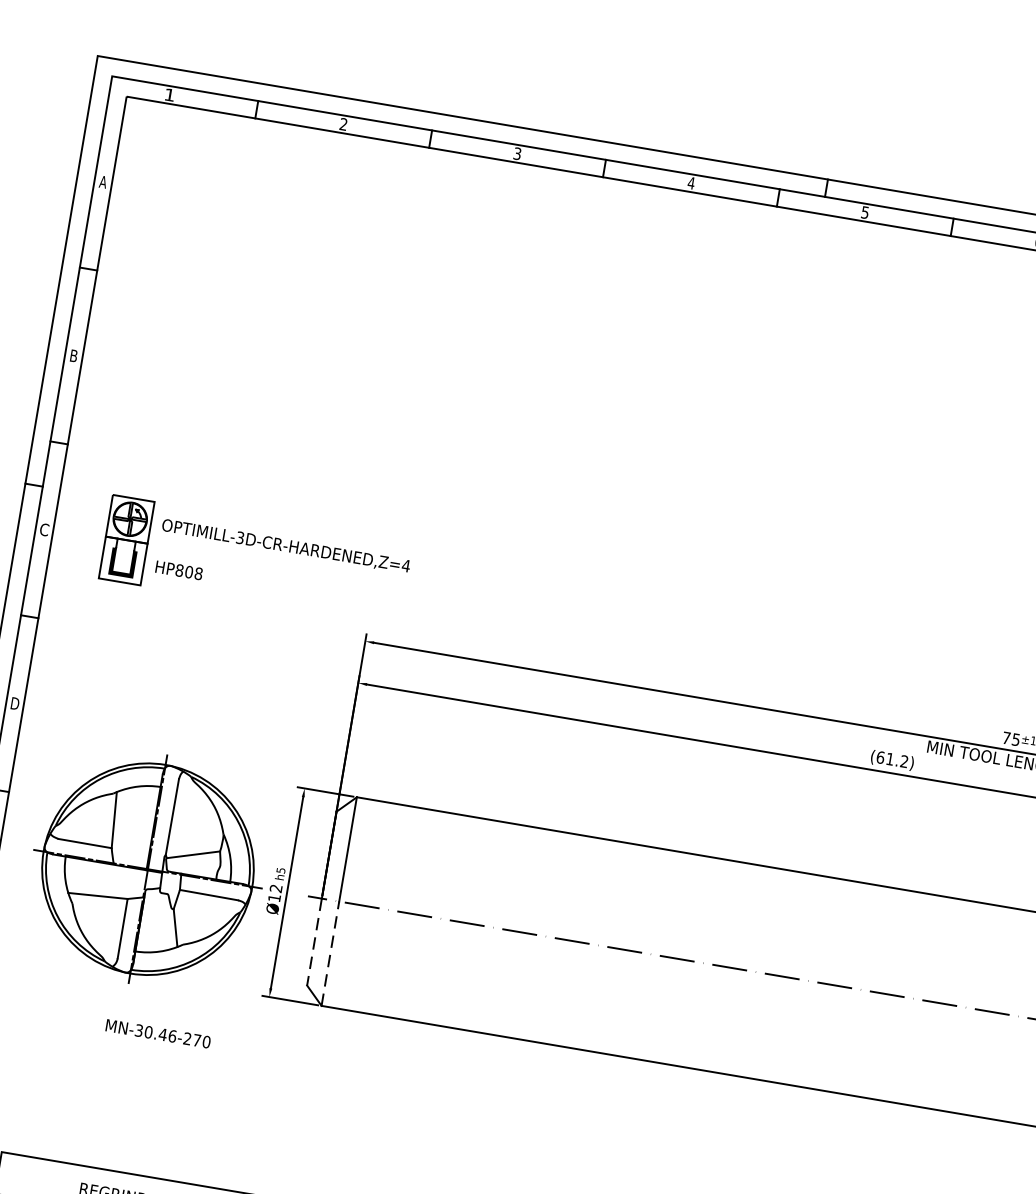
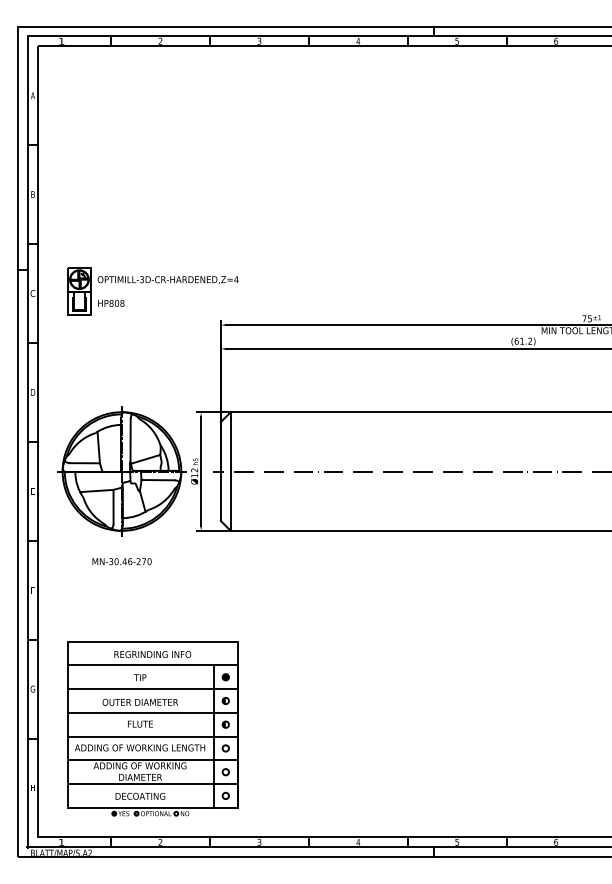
line: (313, 942) -> (220, 496), dashed -> solid
line: (329, 954) -> (230, 501), dashed -> solid
text: (157, 1033) -> (121, 561), moved

